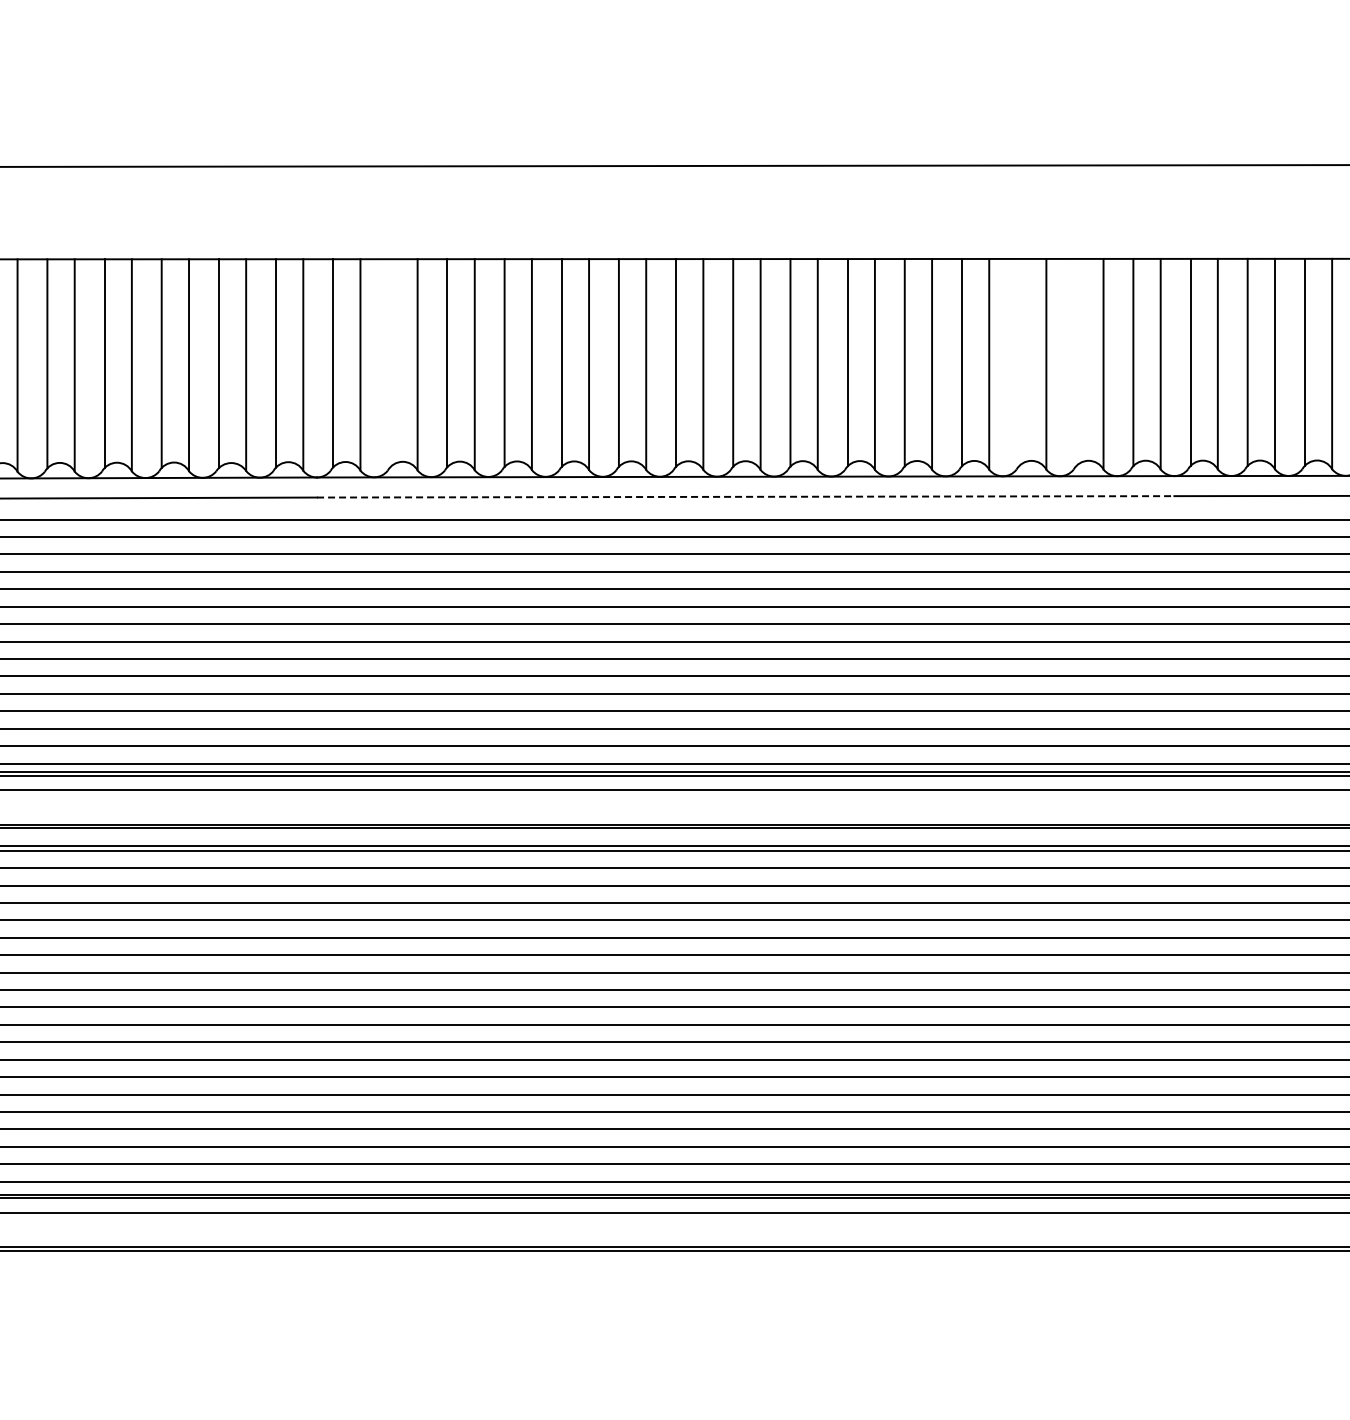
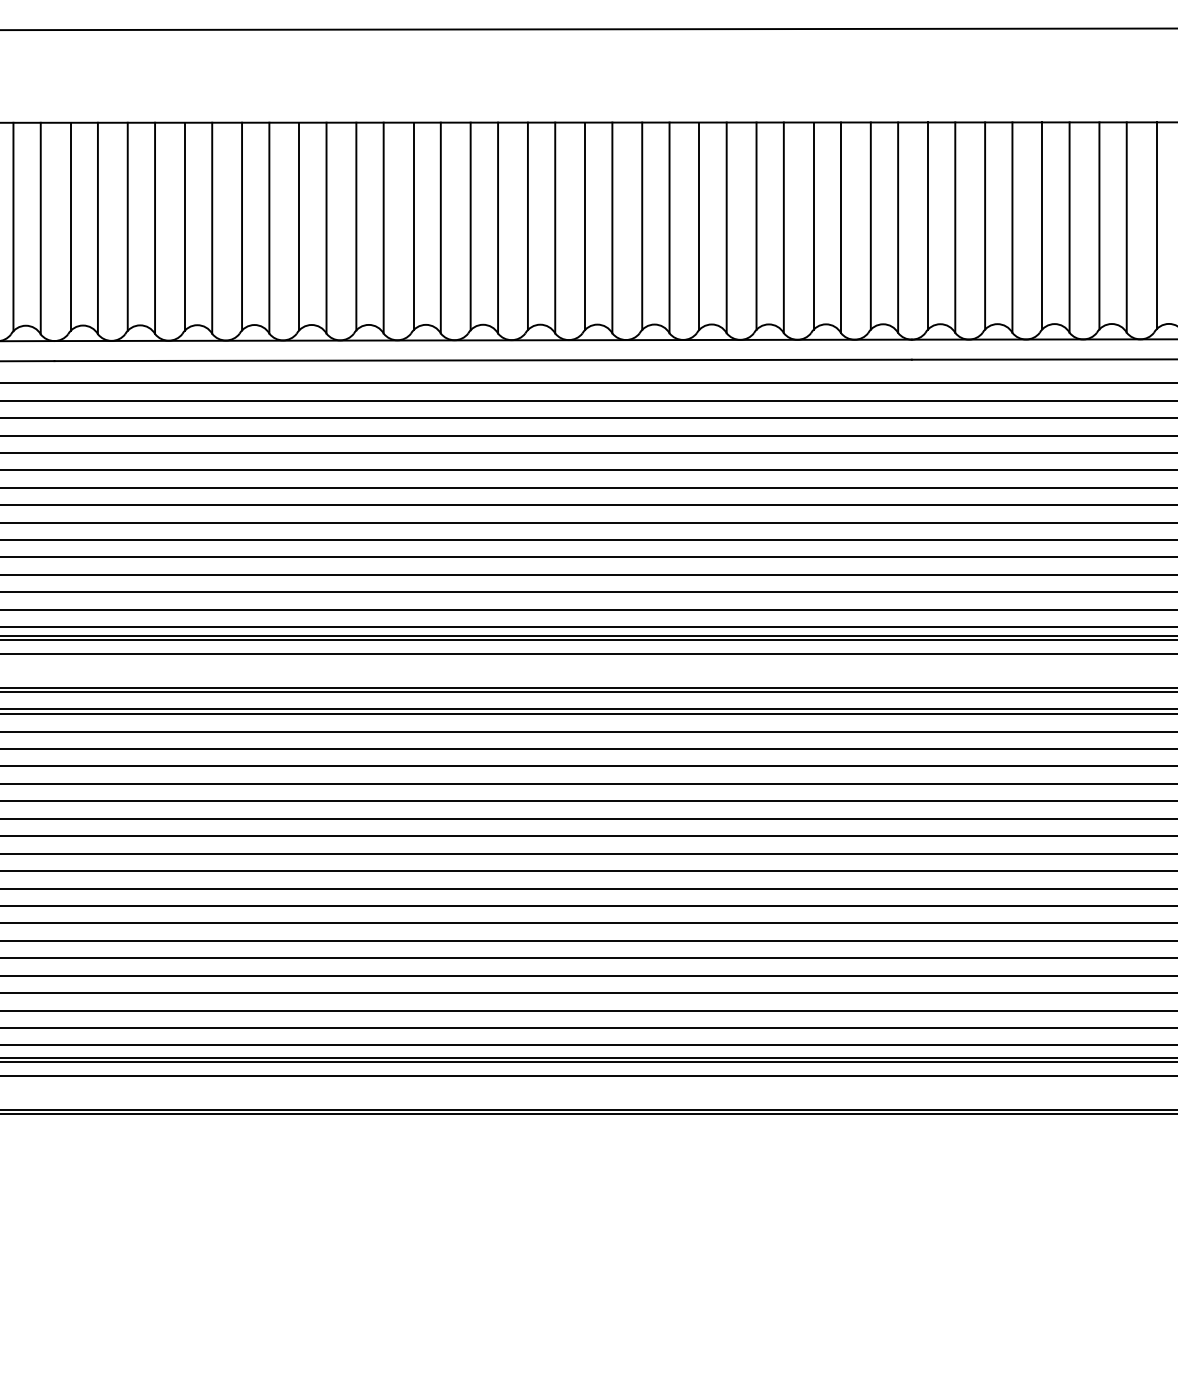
line: (1019, 362) -> (756, 226), added
line: (1076, 362) -> (813, 226), added
line: (390, 363) -> (127, 227), added
line: (745, 496) -> (482, 360), dashed -> solid

